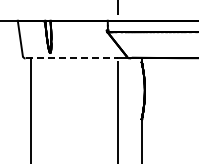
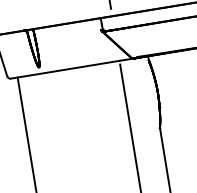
line: (72, 58) -> (66, 69), dashed -> solid

